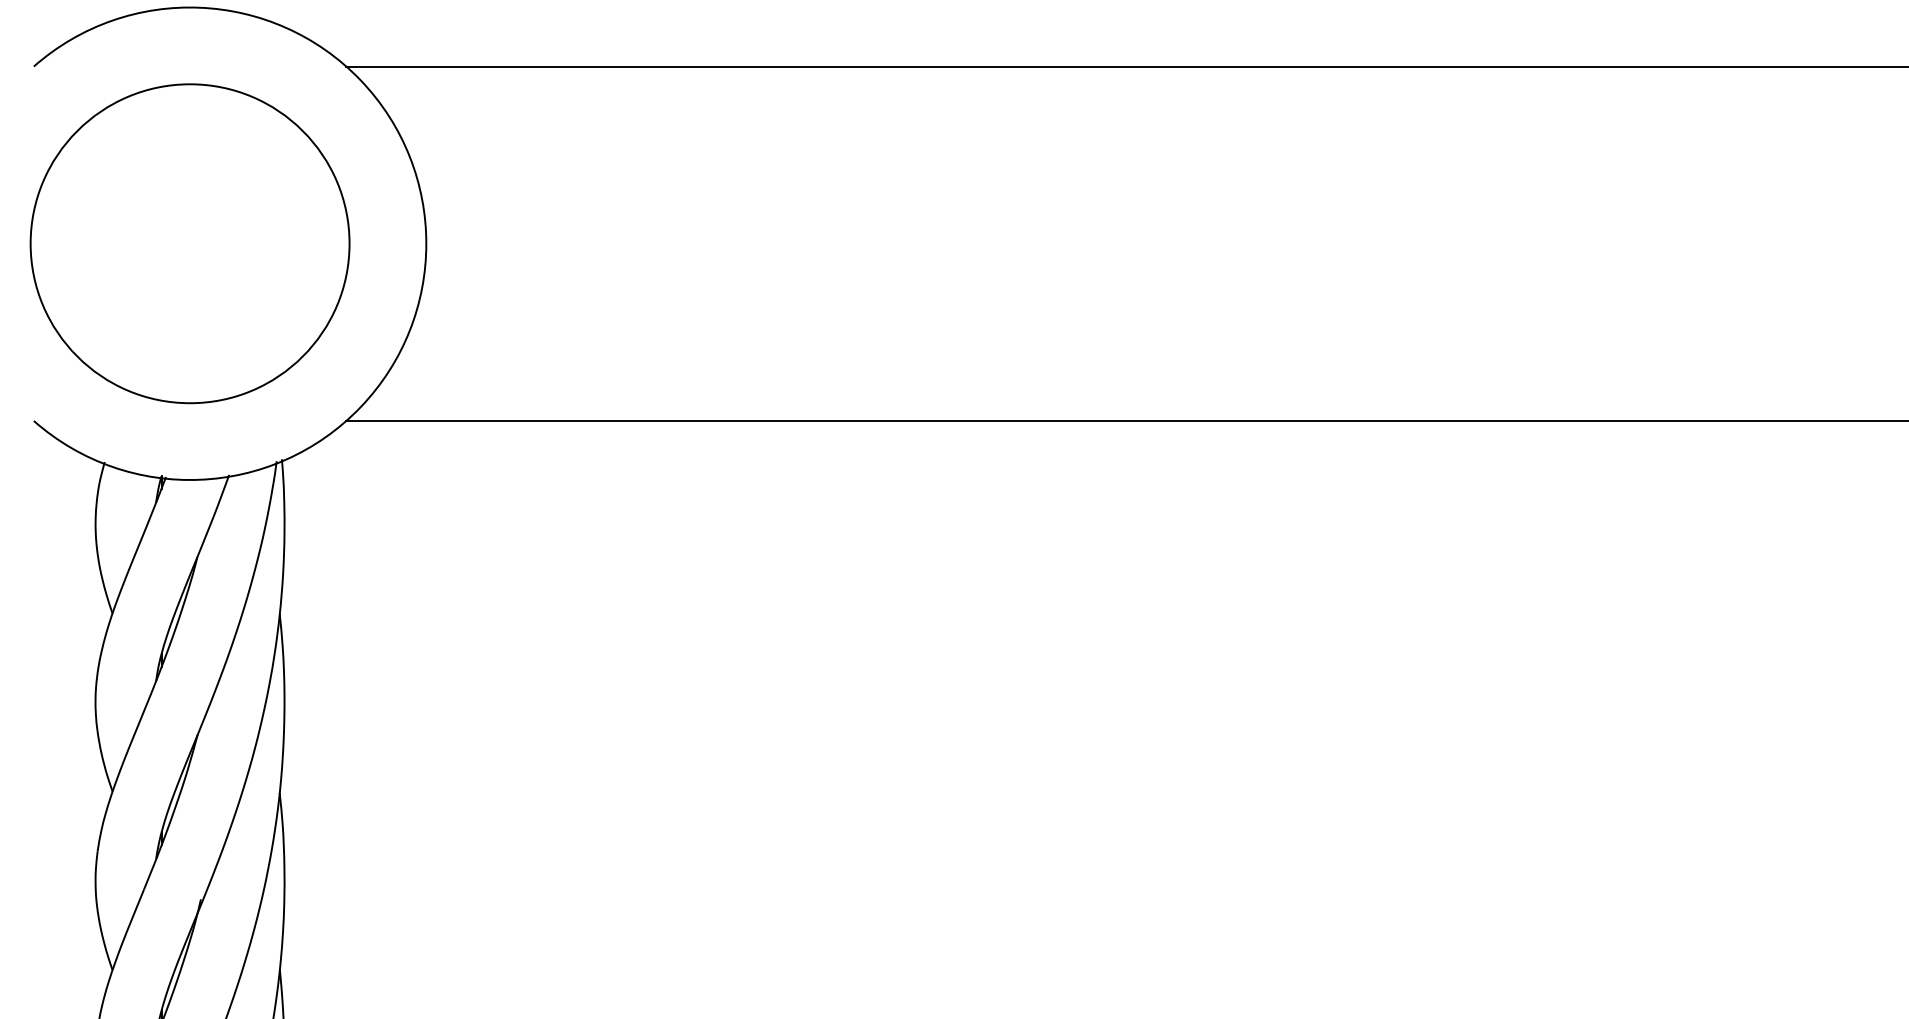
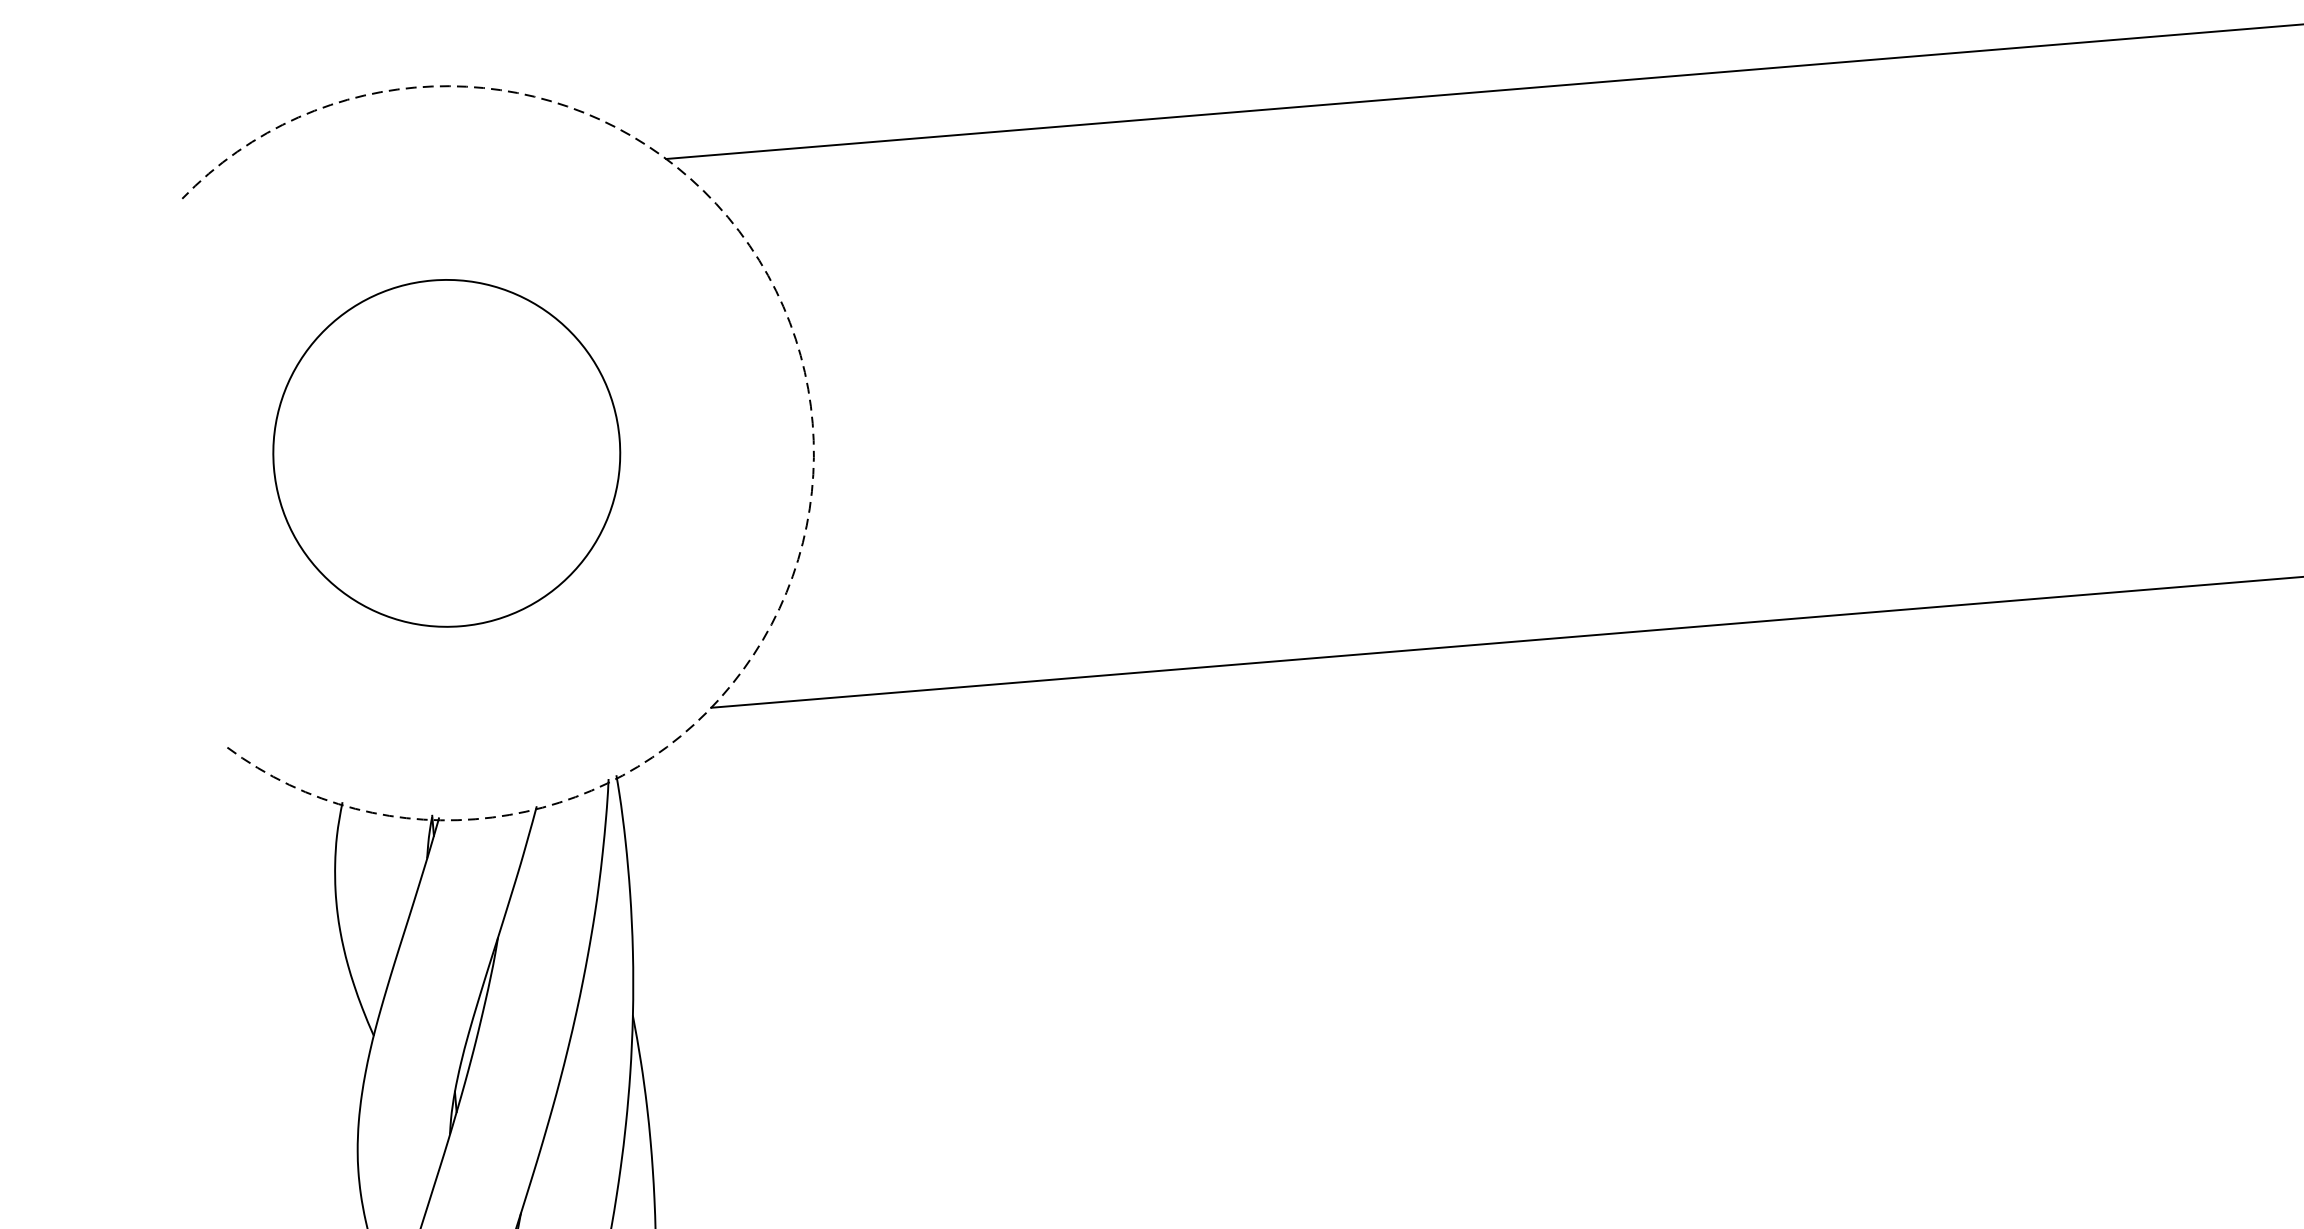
circle: (189, 243) -> (445, 452), size x0.7
arc: (426, 243) -> (812, 422), solid -> dashed

